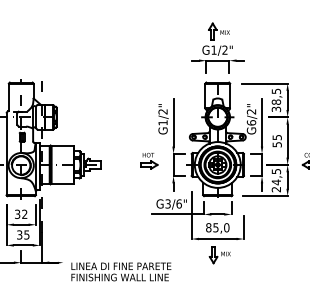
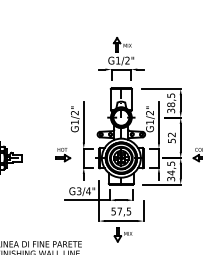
text: (251, 122) -> (150, 122), G6/2" -> G1/2"
text: (276, 137) -> (171, 134), 55 -> 52
text: (276, 189) -> (171, 179), 24,5 -> 34,5
text: (178, 203) -> (87, 190), G3/6" -> G3/4"
text: (217, 227) -> (121, 211), 85,0 -> 57,5

